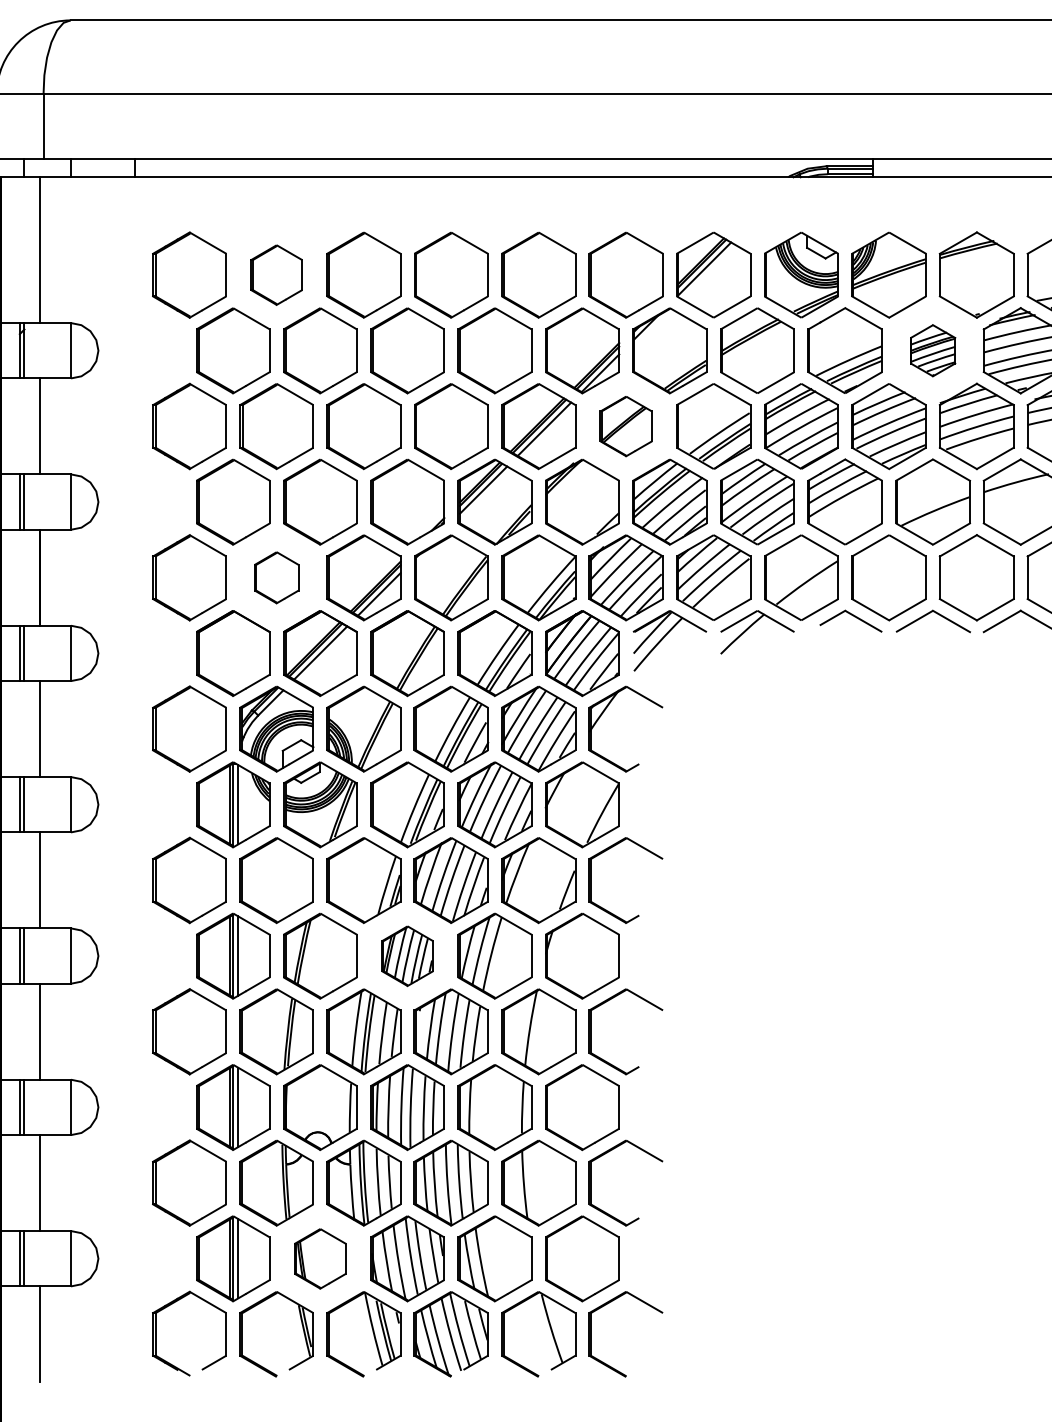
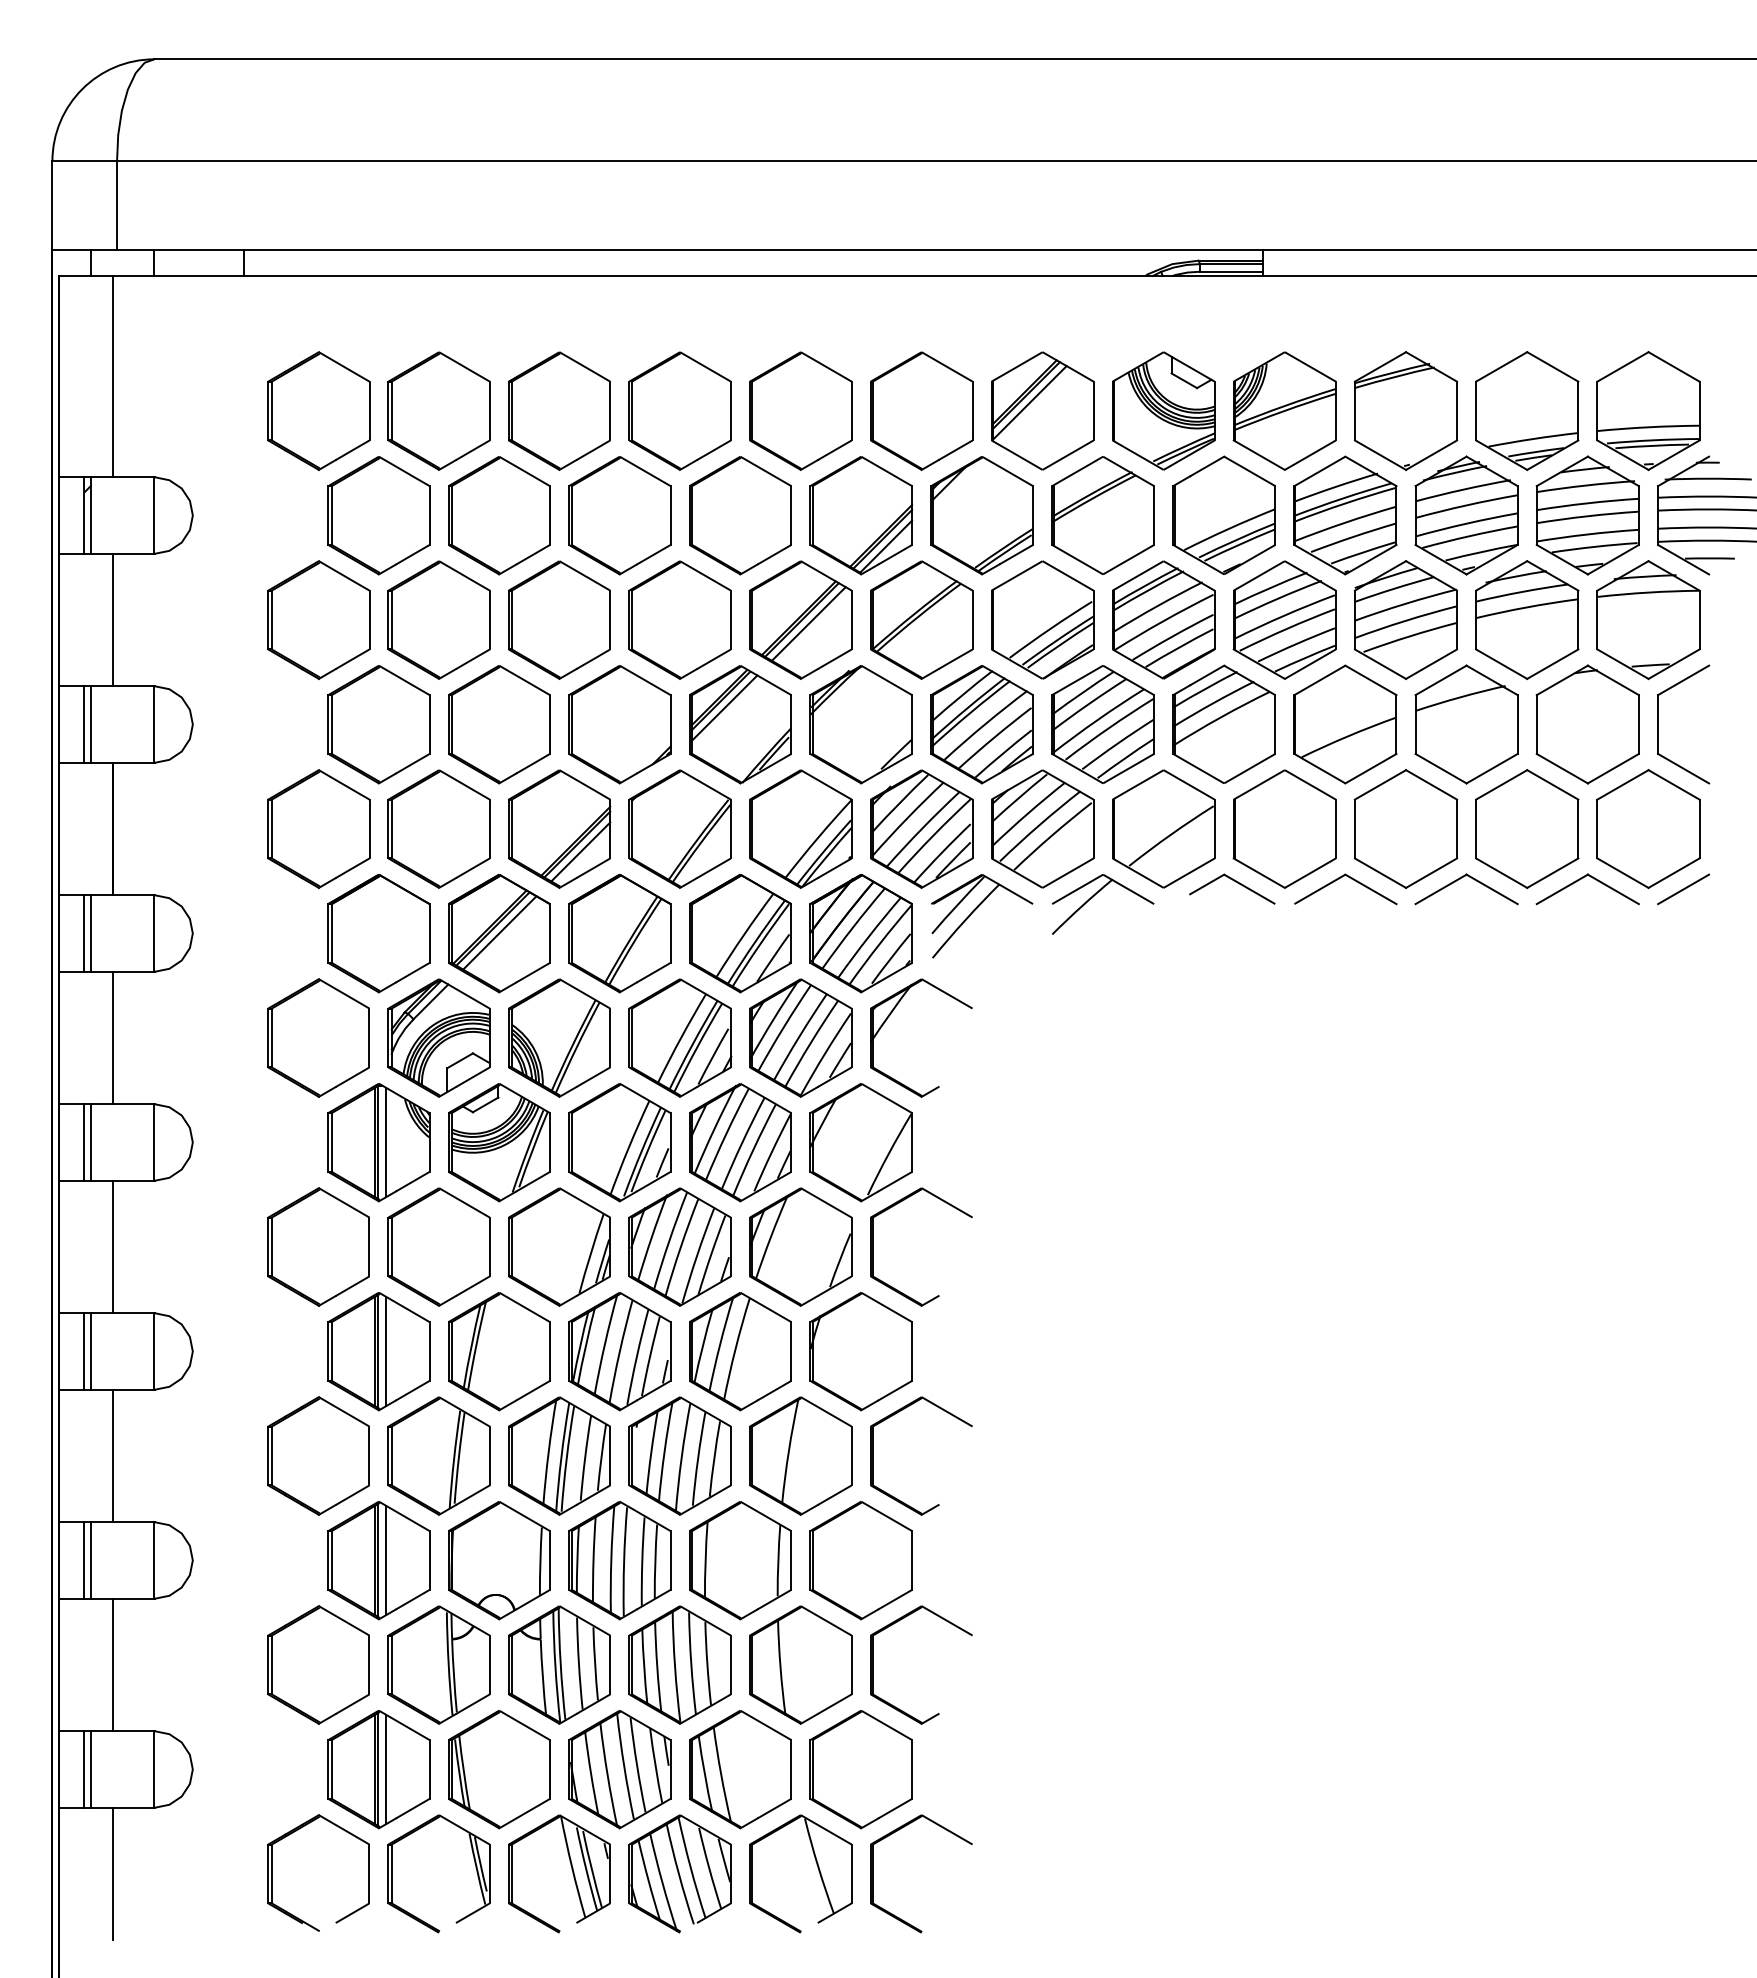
part: (276, 274) -> (438, 410), size x1.43
part: (933, 350) -> (1345, 515), size x1.67
part: (626, 426) -> (921, 619), size x1.43
part: (276, 577) -> (438, 828), size x1.67
part: (407, 956) -> (619, 1351), size x1.43
part: (320, 1258) -> (499, 1769), size x1.43

